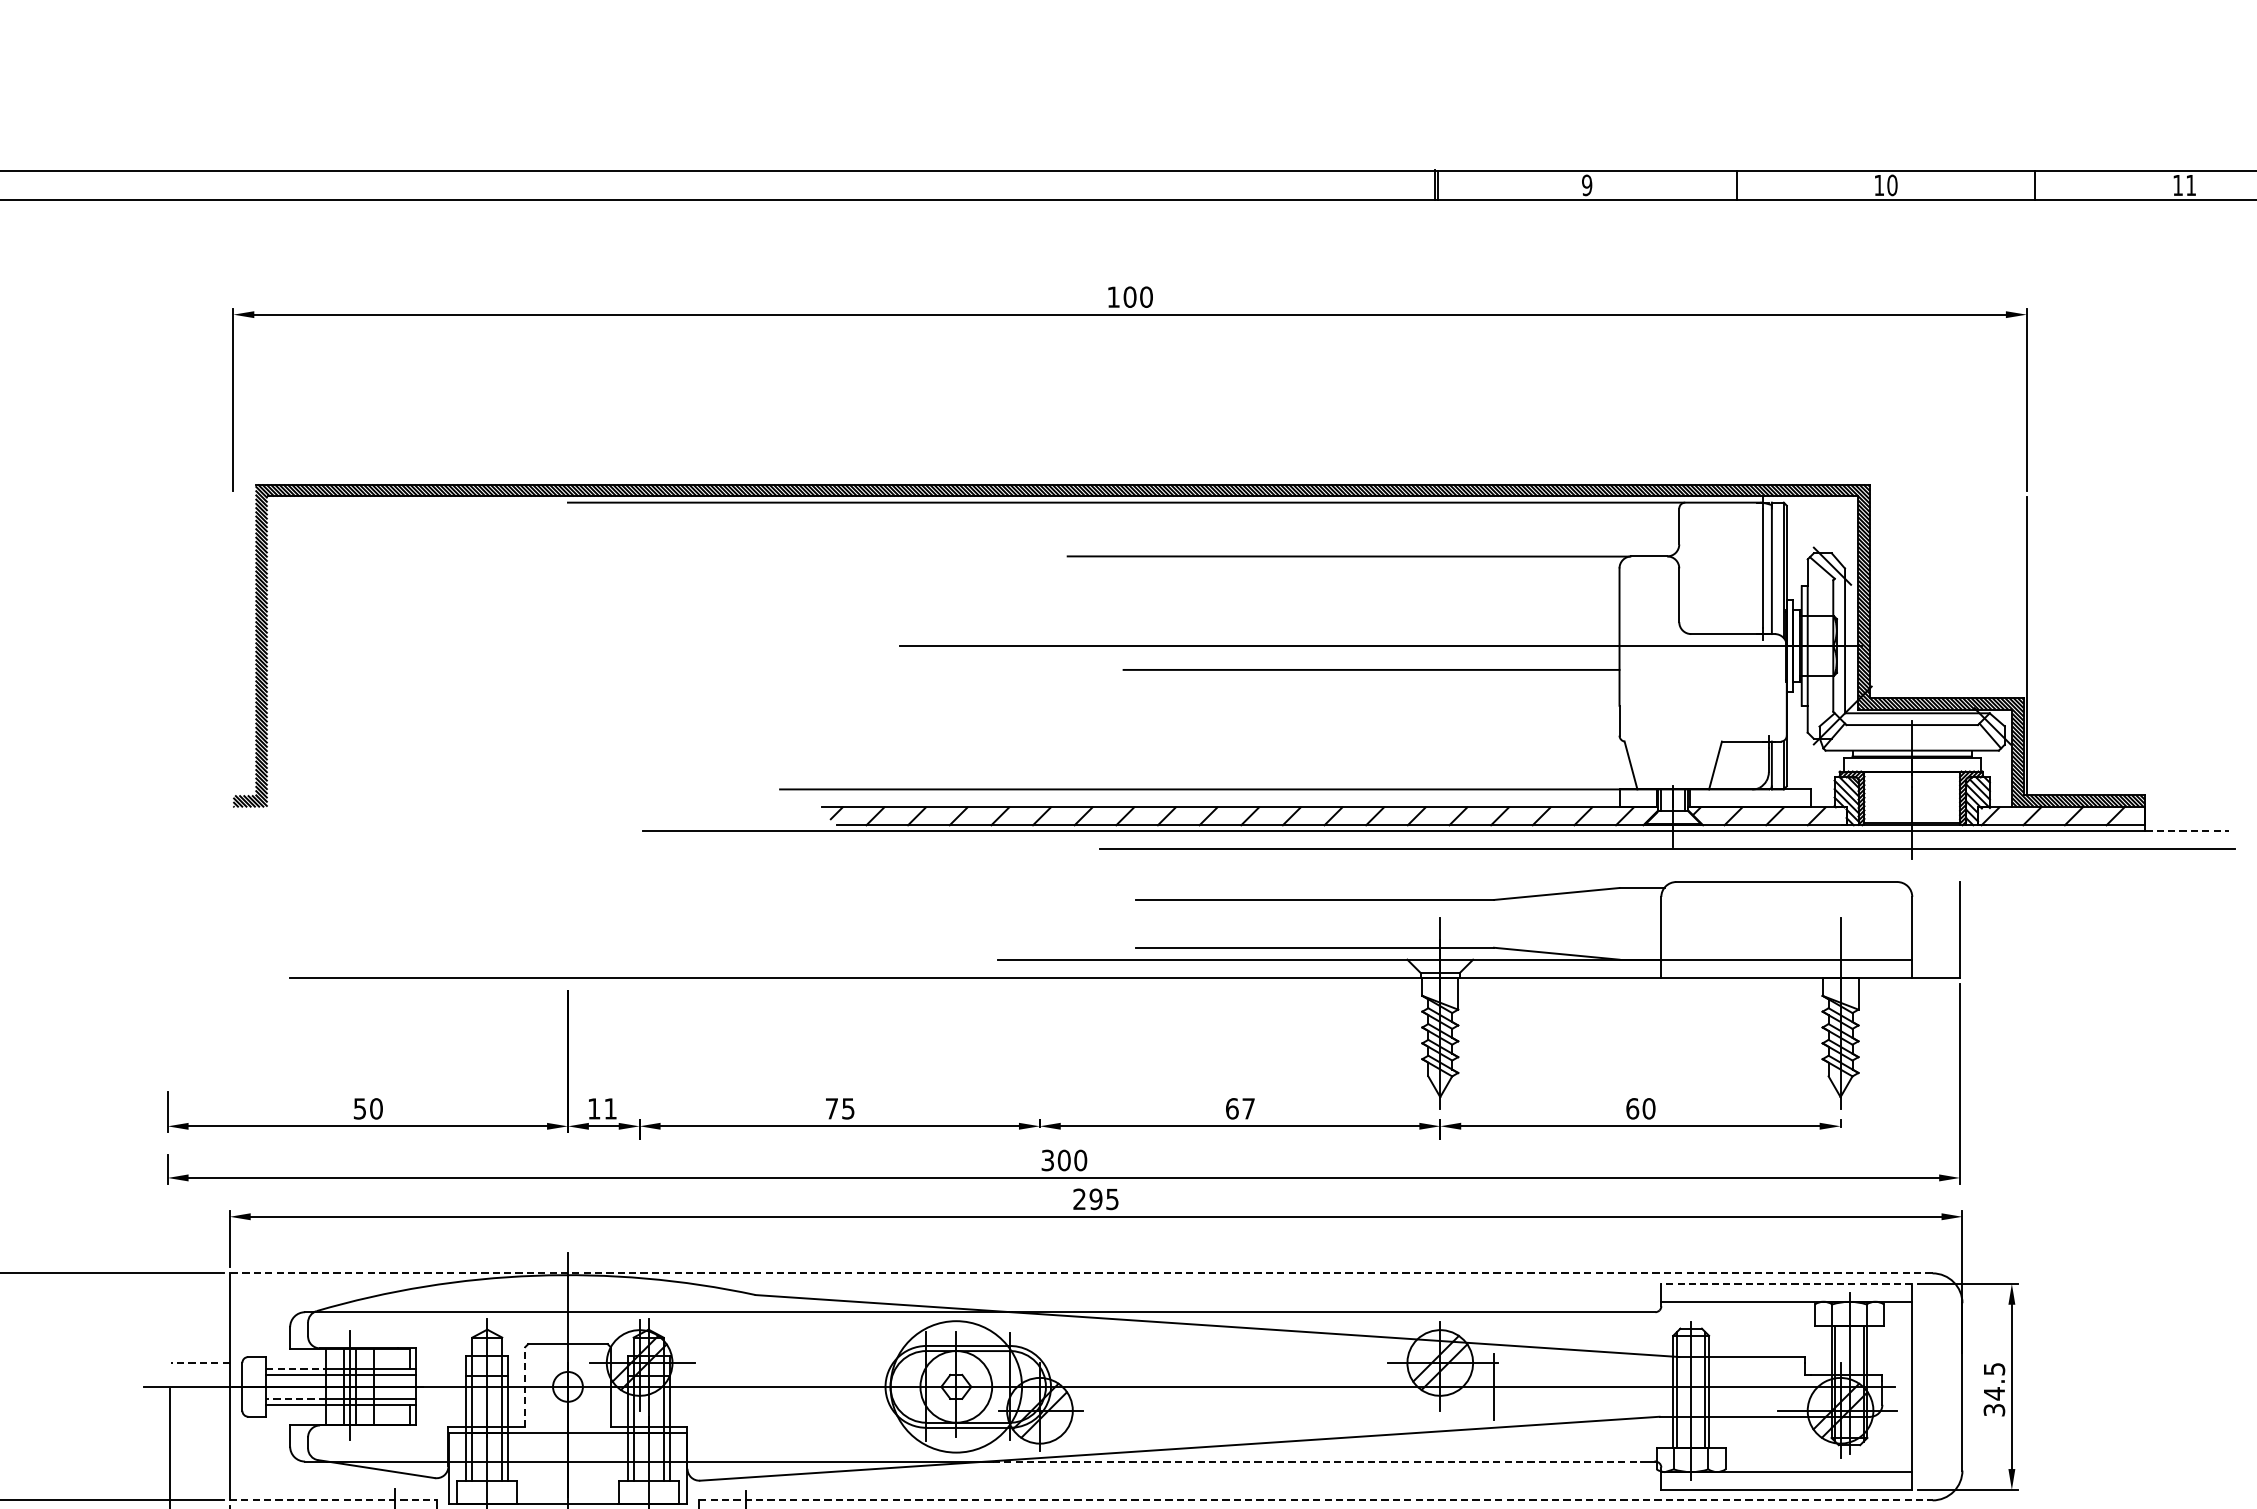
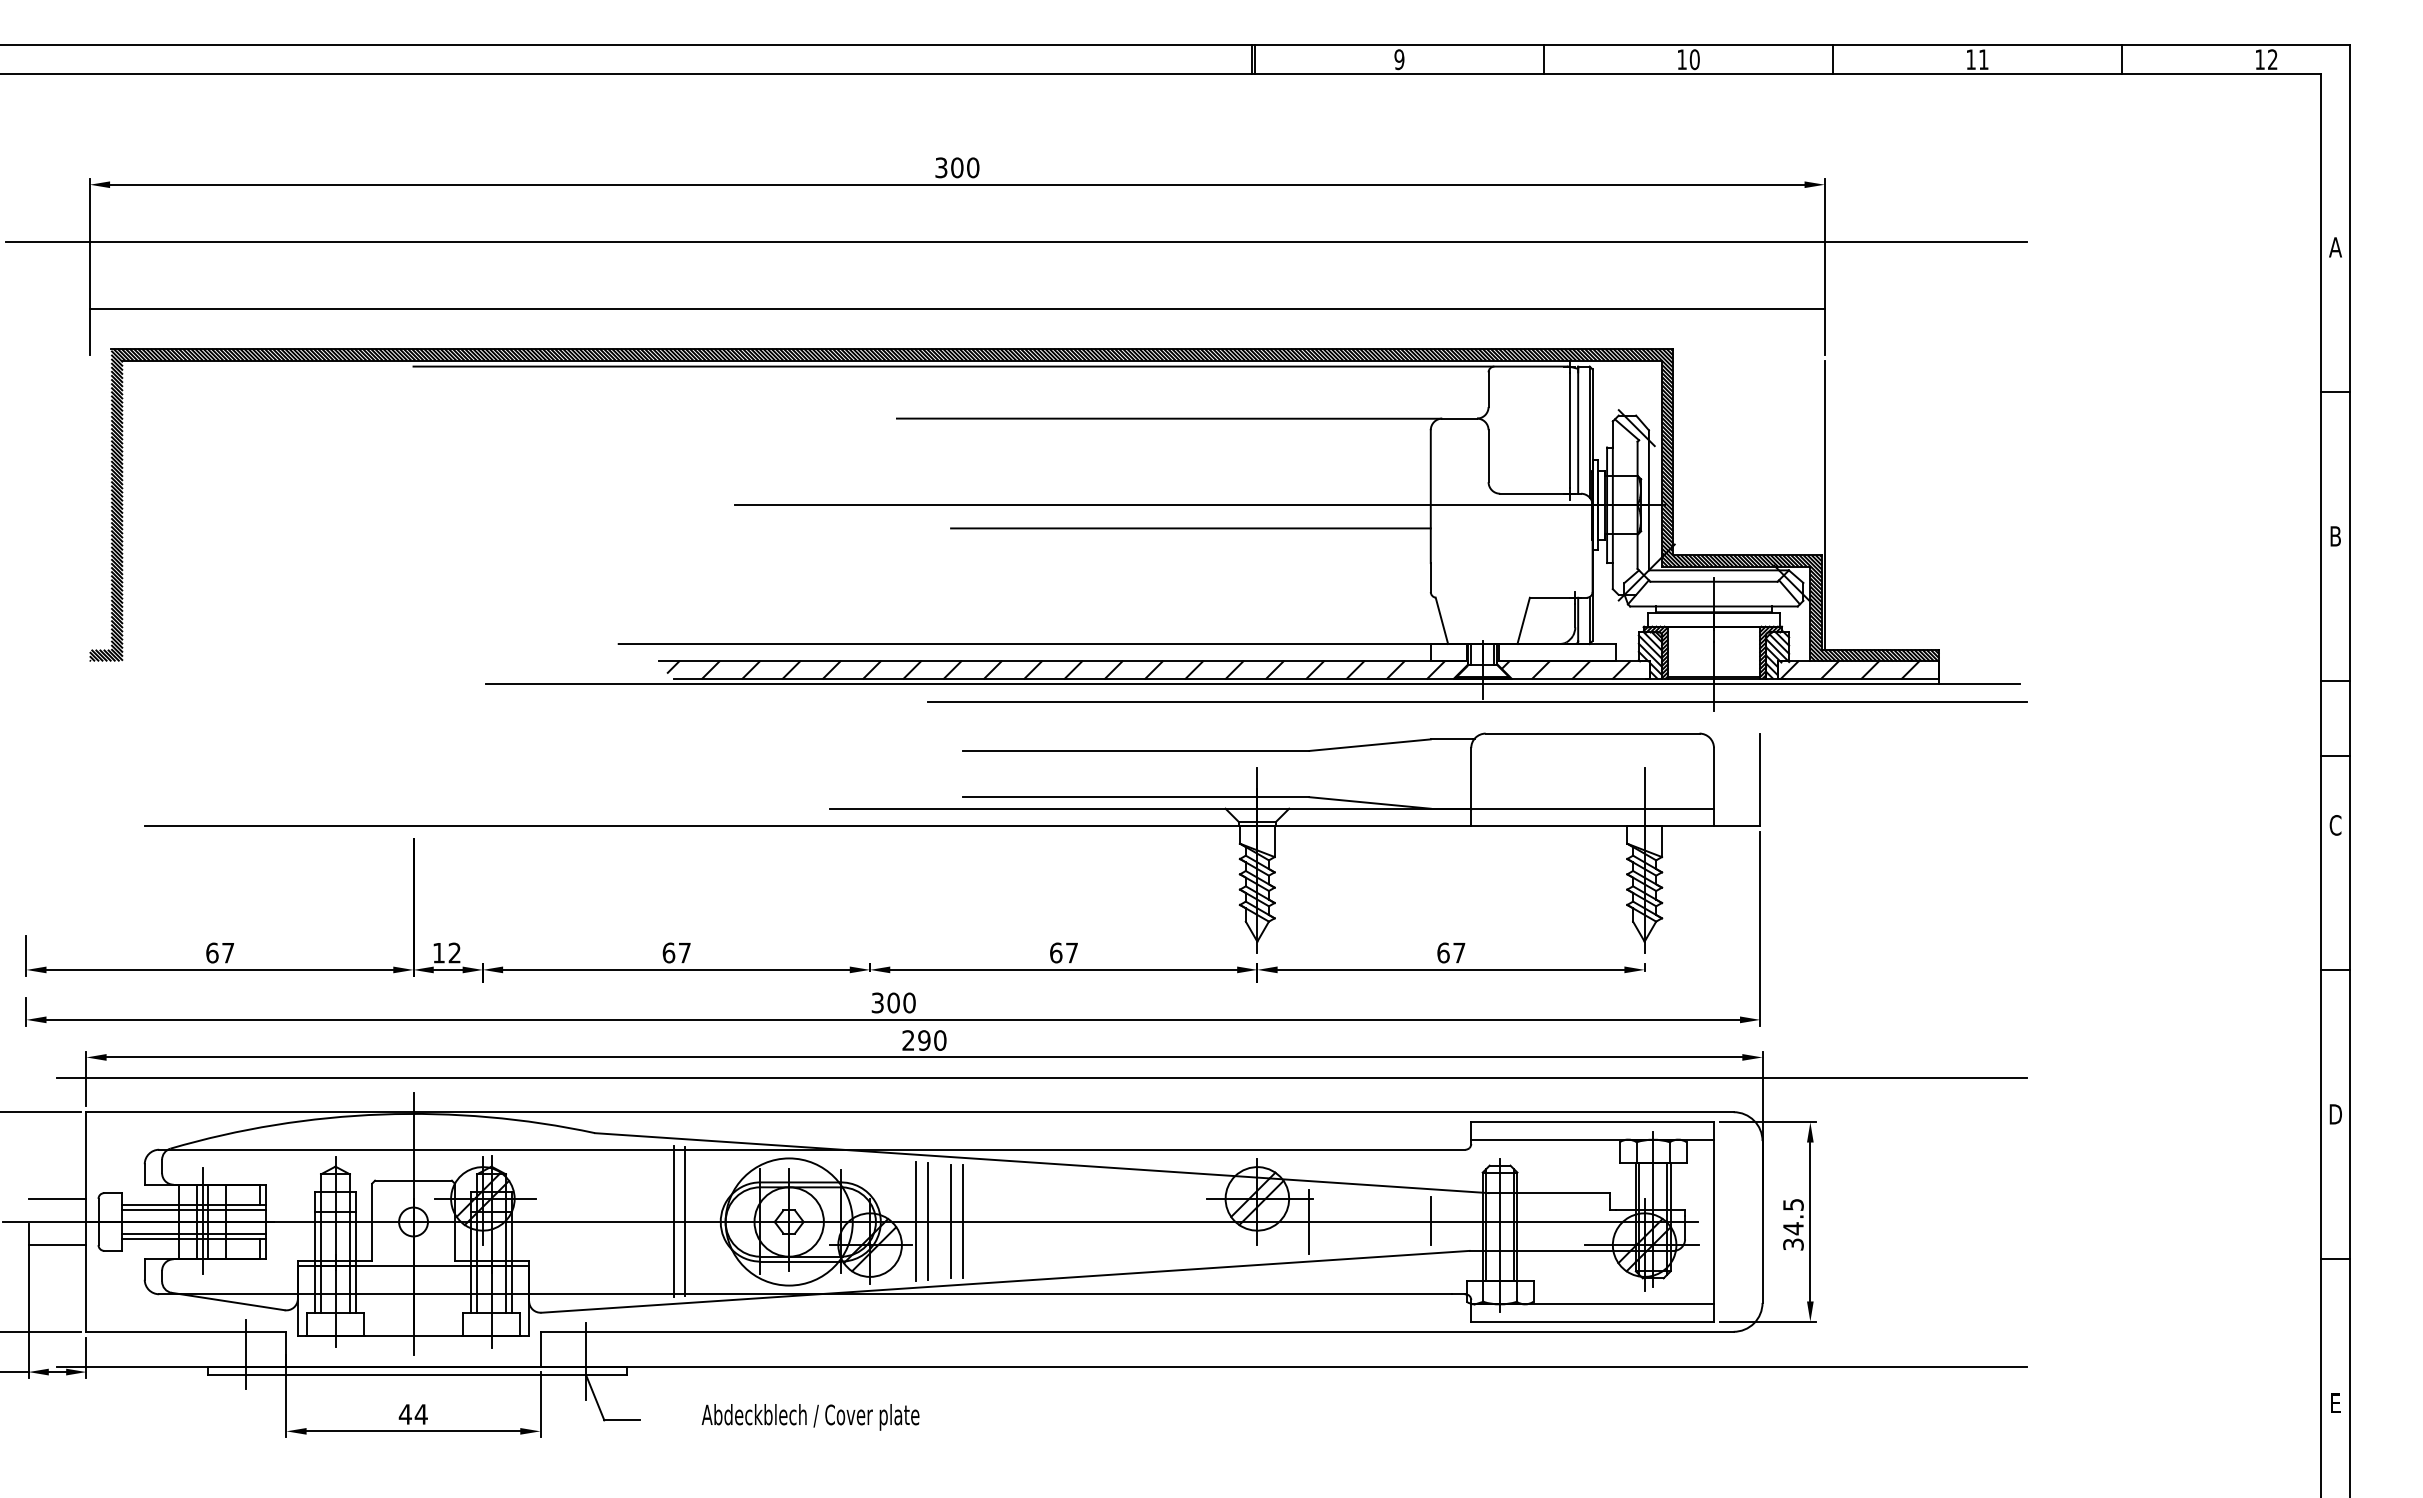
text: (1113, 296) -> (941, 167), 100 -> 300
line: (1190, 374) -> (1015, 242), added
line: (1129, 442) -> (956, 308), added
line: (2187, 831) -> (1980, 684), dashed -> solid
text: (368, 1108) -> (220, 952), 50 -> 67
text: (610, 1108) -> (454, 952), 11 -> 12
text: (839, 1108) -> (676, 952), 75 -> 67
text: (1649, 1108) -> (1459, 952), 60 -> 67
text: (1112, 1199) -> (940, 1040), 295 -> 290
line: (1217, 1237) -> (1041, 1077), added
line: (1081, 1273) -> (910, 1112), dashed -> solid
line: (1786, 1284) -> (1592, 1122), dashed -> solid
line: (199, 1362) -> (57, 1198), dashed -> solid
line: (296, 1368) -> (150, 1204), dashed -> solid
line: (836, 1385) -> (673, 1220), added
line: (849, 1385) -> (685, 1220), added
line: (1619, 1385) -> (1430, 1220), added
line: (1087, 1386) -> (916, 1221), added
line: (1099, 1386) -> (927, 1221), added
line: (1124, 1386) -> (951, 1221), added
line: (1135, 1386) -> (962, 1221), added
line: (525, 1387) -> (372, 1222), dashed -> solid
line: (296, 1398) -> (150, 1233), dashed -> solid
line: (199, 1411) -> (57, 1245), added
line: (1317, 1461) -> (1138, 1294), dashed -> solid
line: (333, 1500) -> (186, 1331), dashed -> solid
line: (1316, 1500) -> (1137, 1331), dashed -> solid

